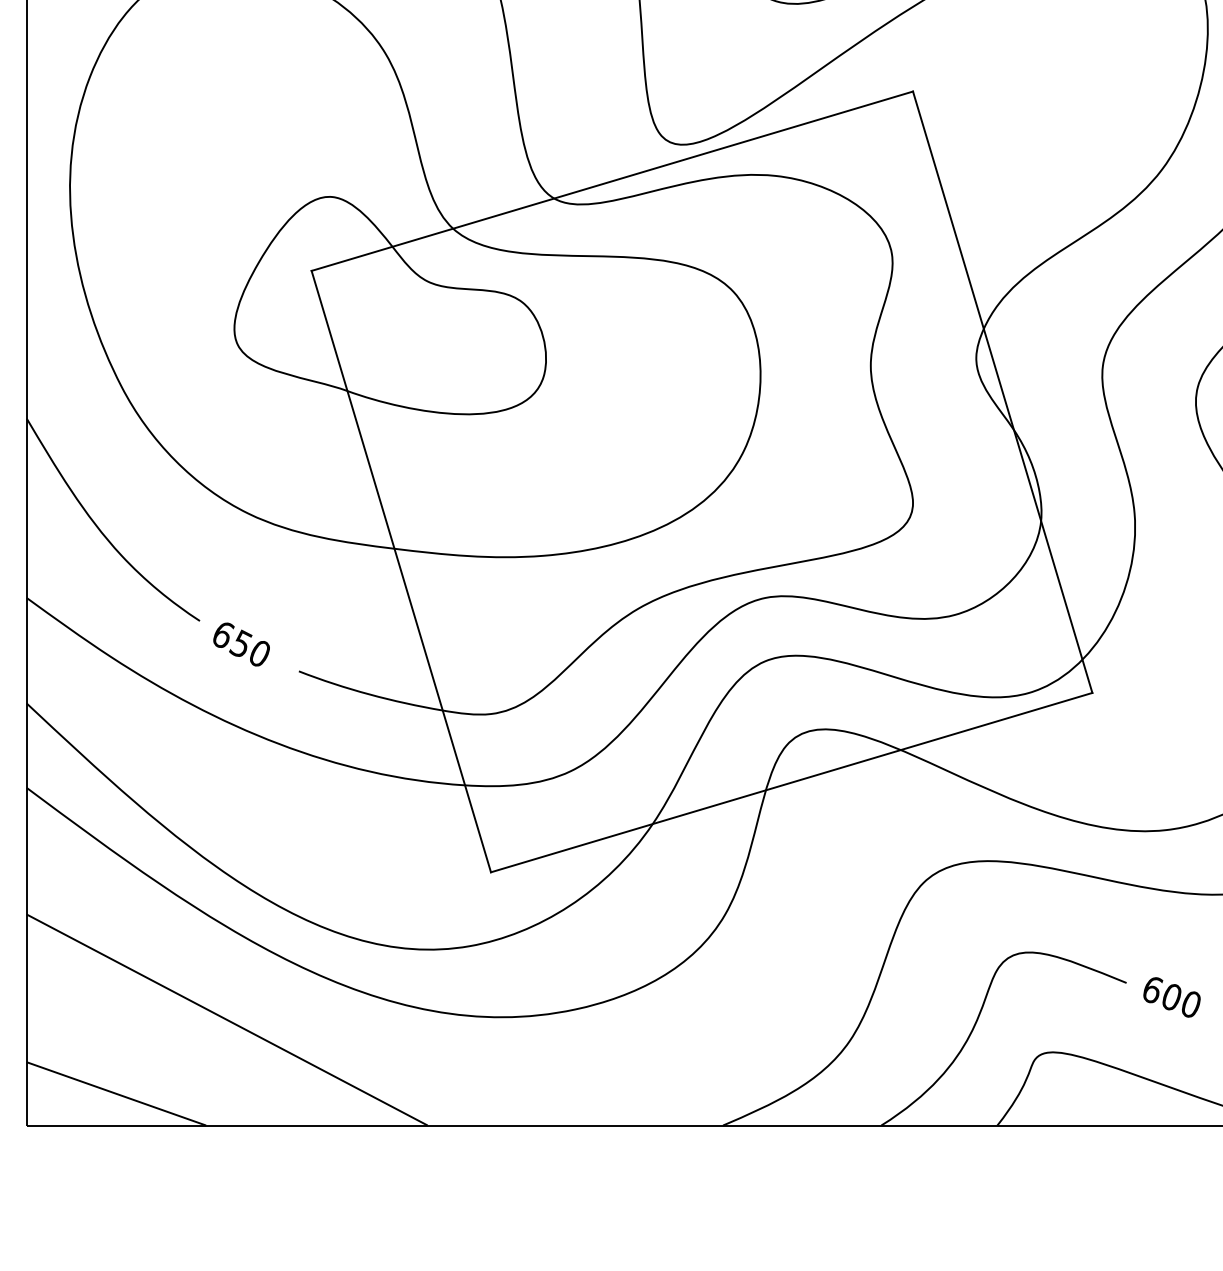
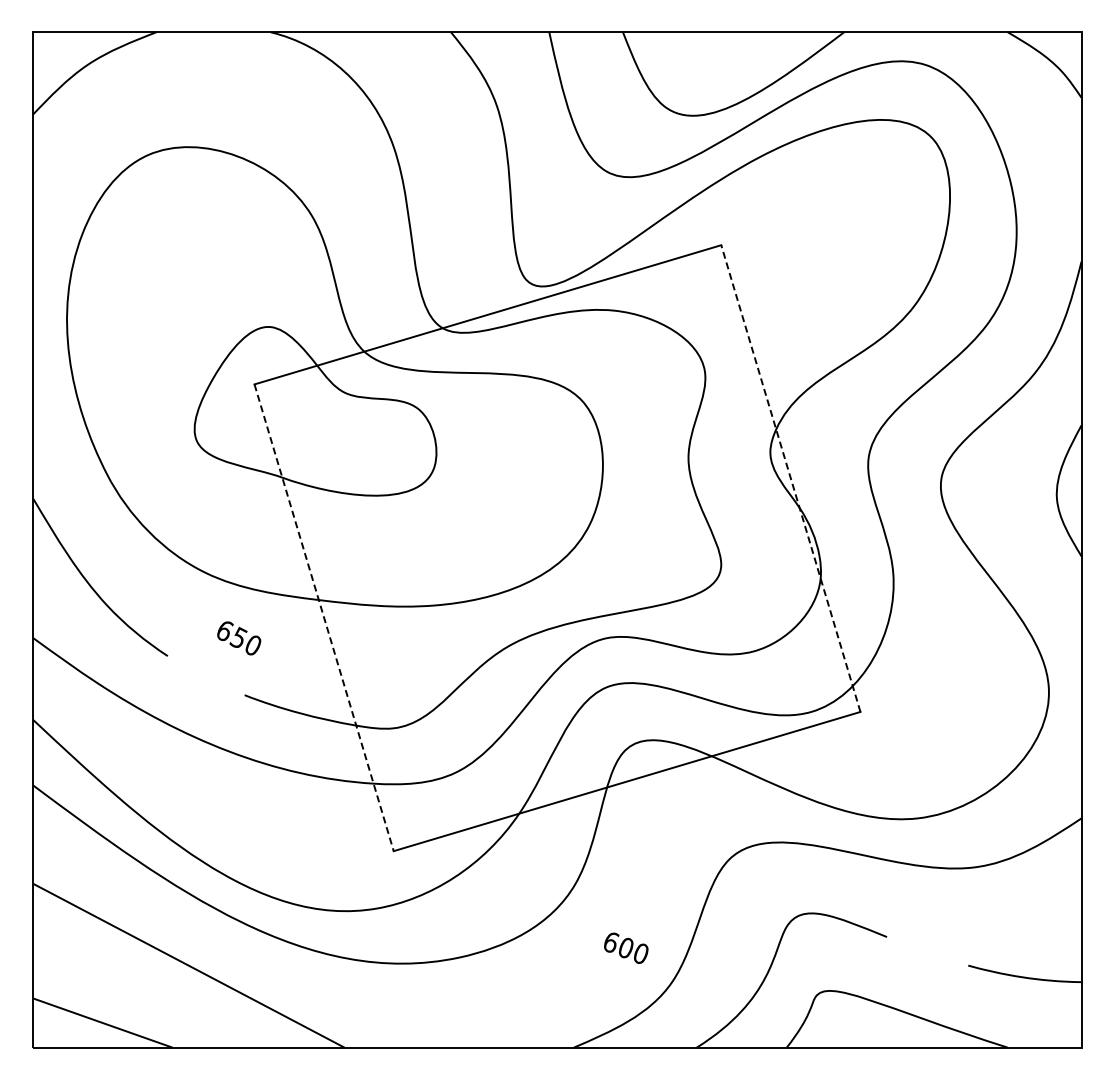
line: (1002, 392) -> (790, 478), solid -> dashed
line: (401, 571) -> (324, 617), solid -> dashed
text: (242, 644) -> (239, 638), moved
text: (1172, 996) -> (626, 947), moved

